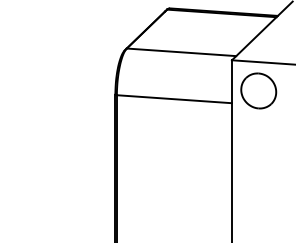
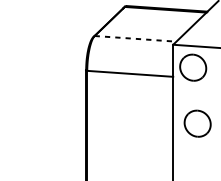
line: (181, 52) -> (135, 38), solid -> dashed
part: (264, 165) -> (197, 123), added

